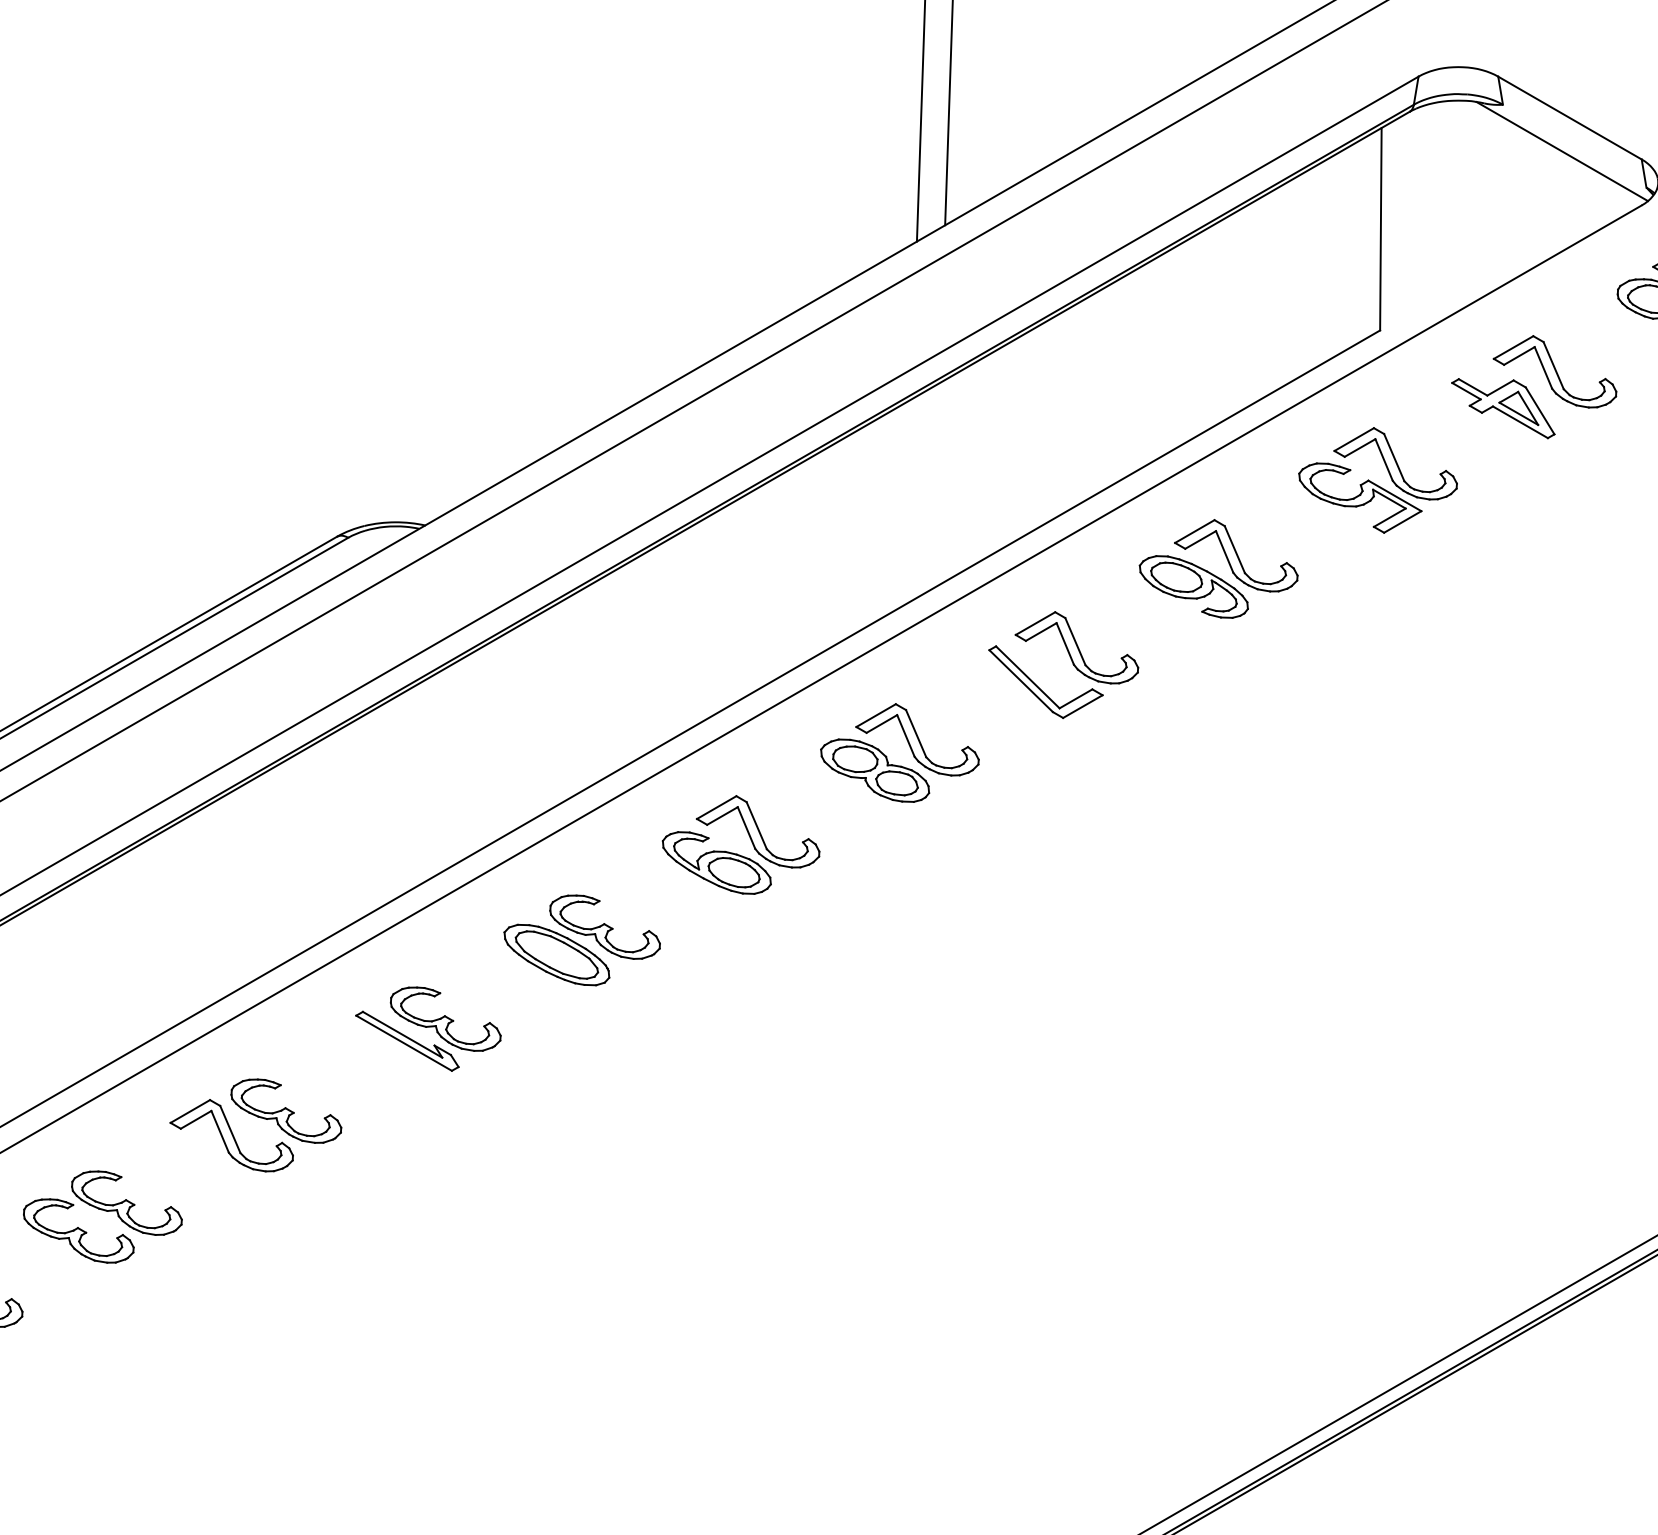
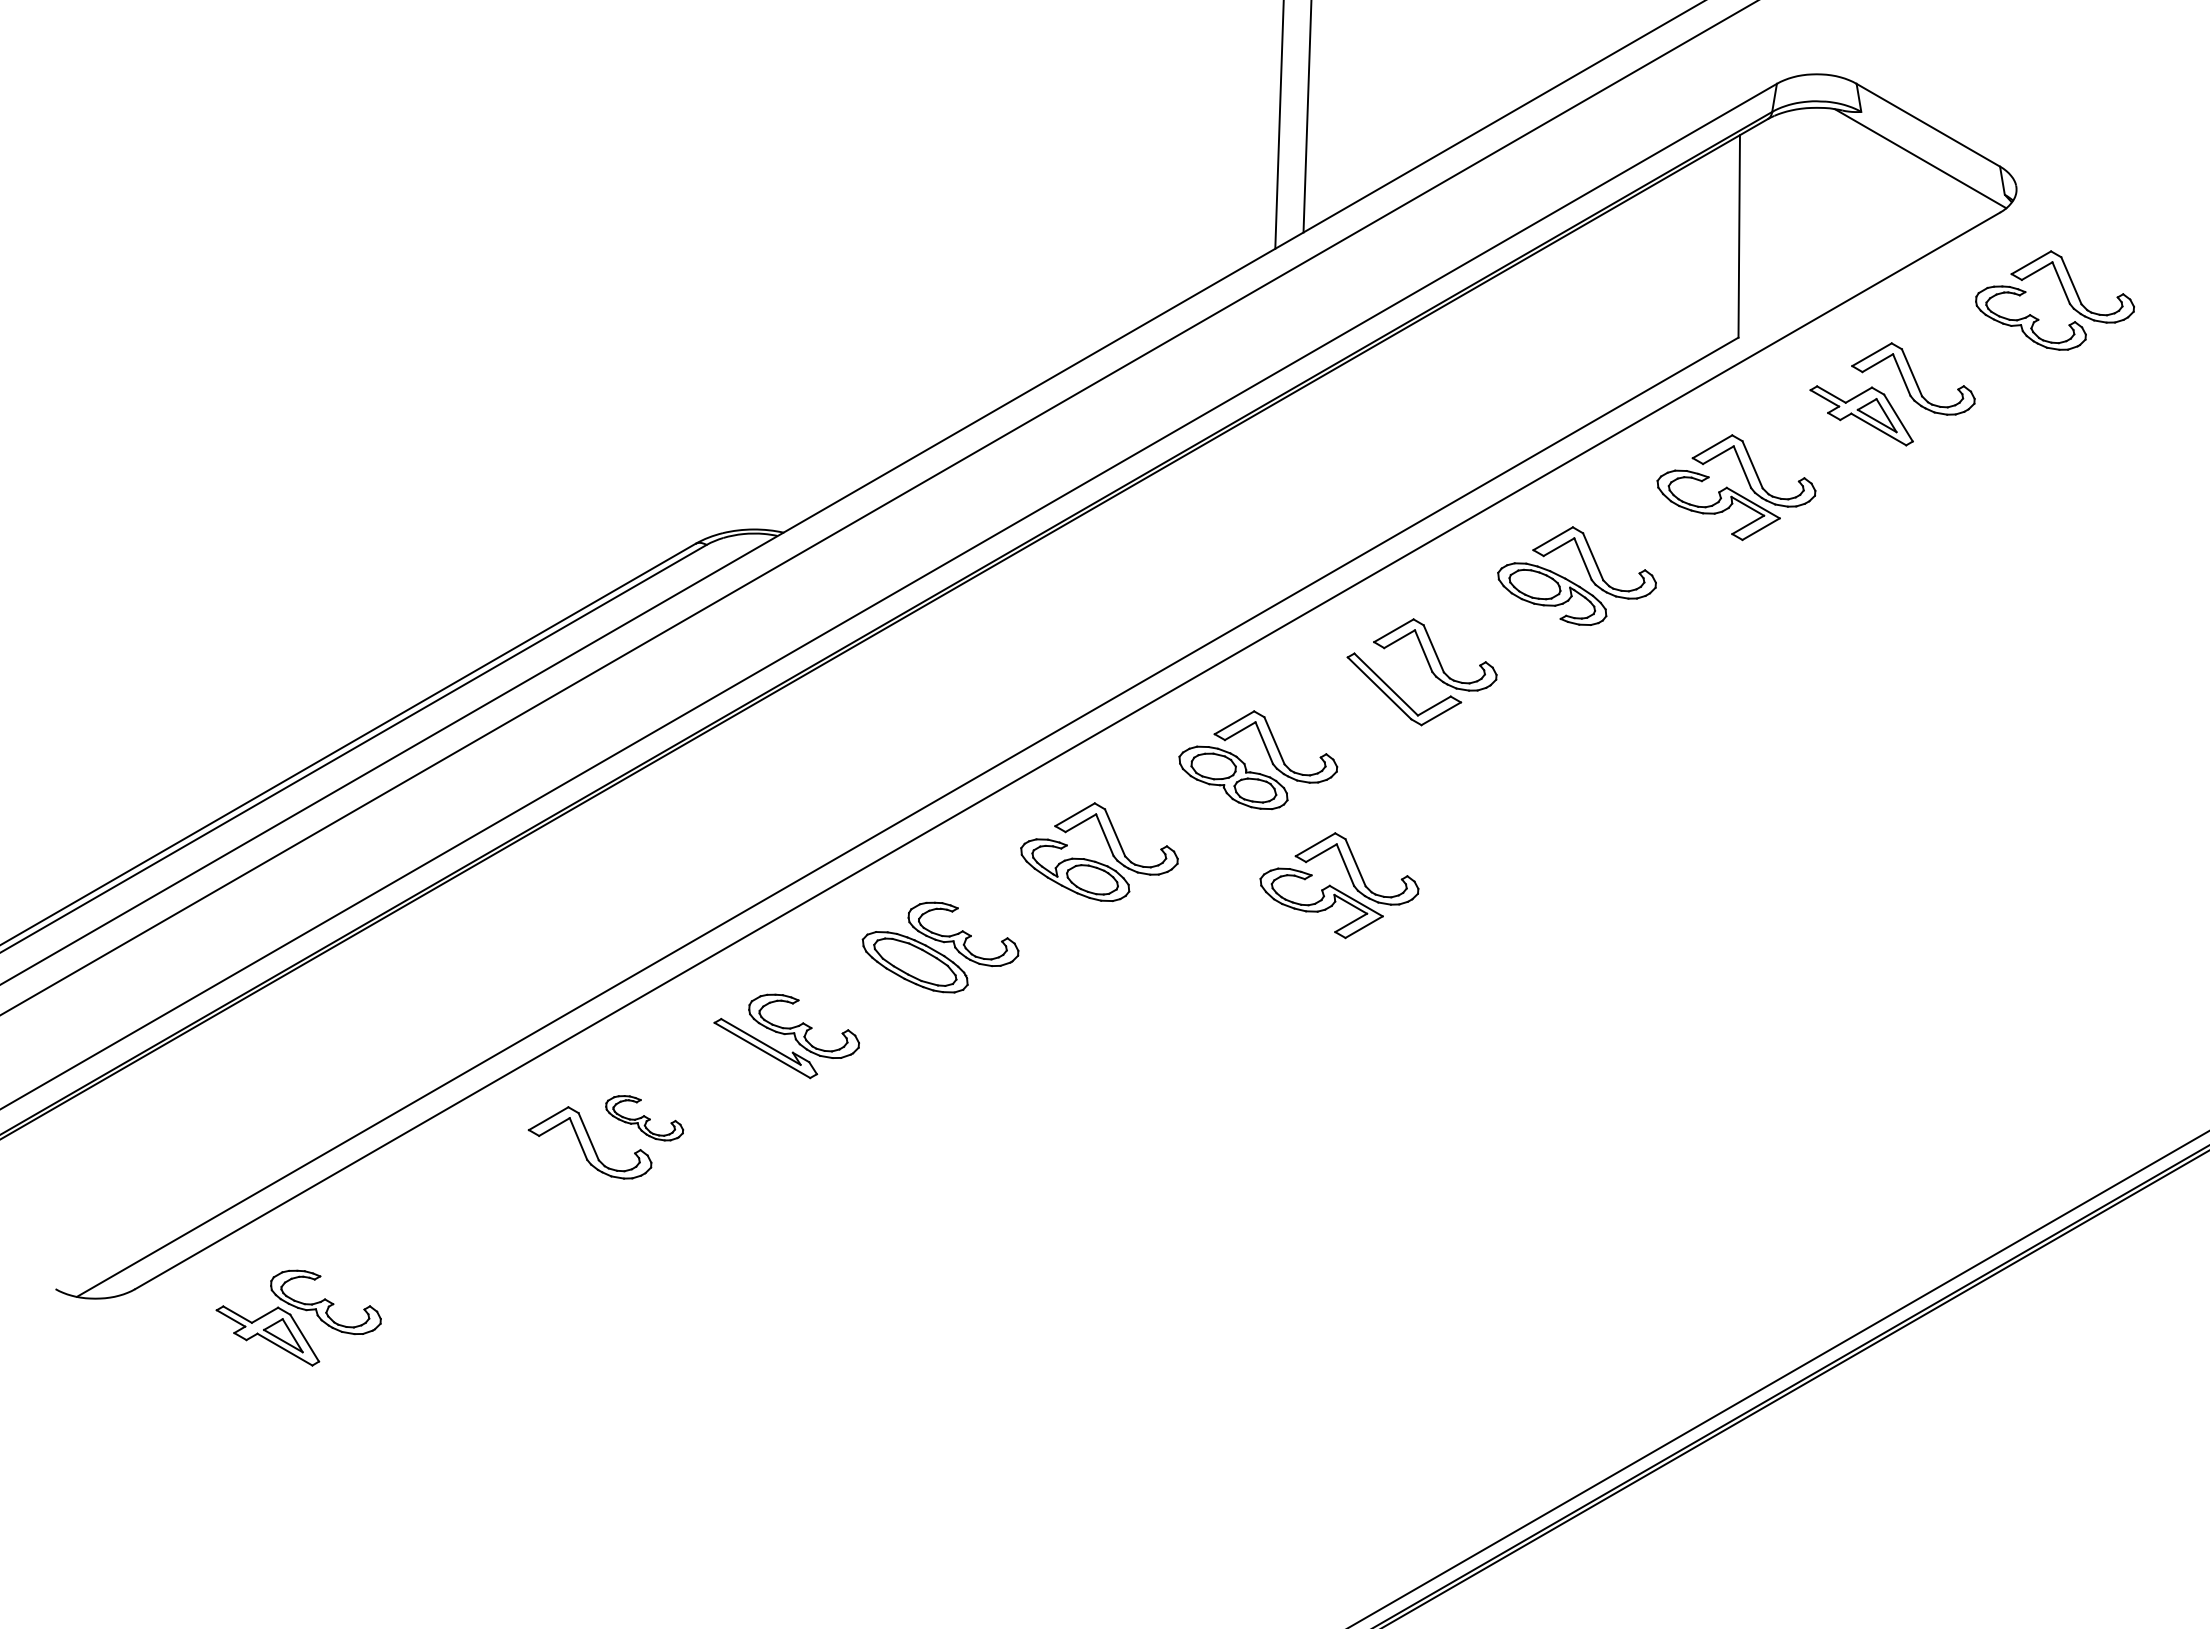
part: (981, 878) -> (1339, 885), added
part: (286, 1110) -> (644, 1117), size x0.7
part: (103, 1216) -> (461, 1223), removed

